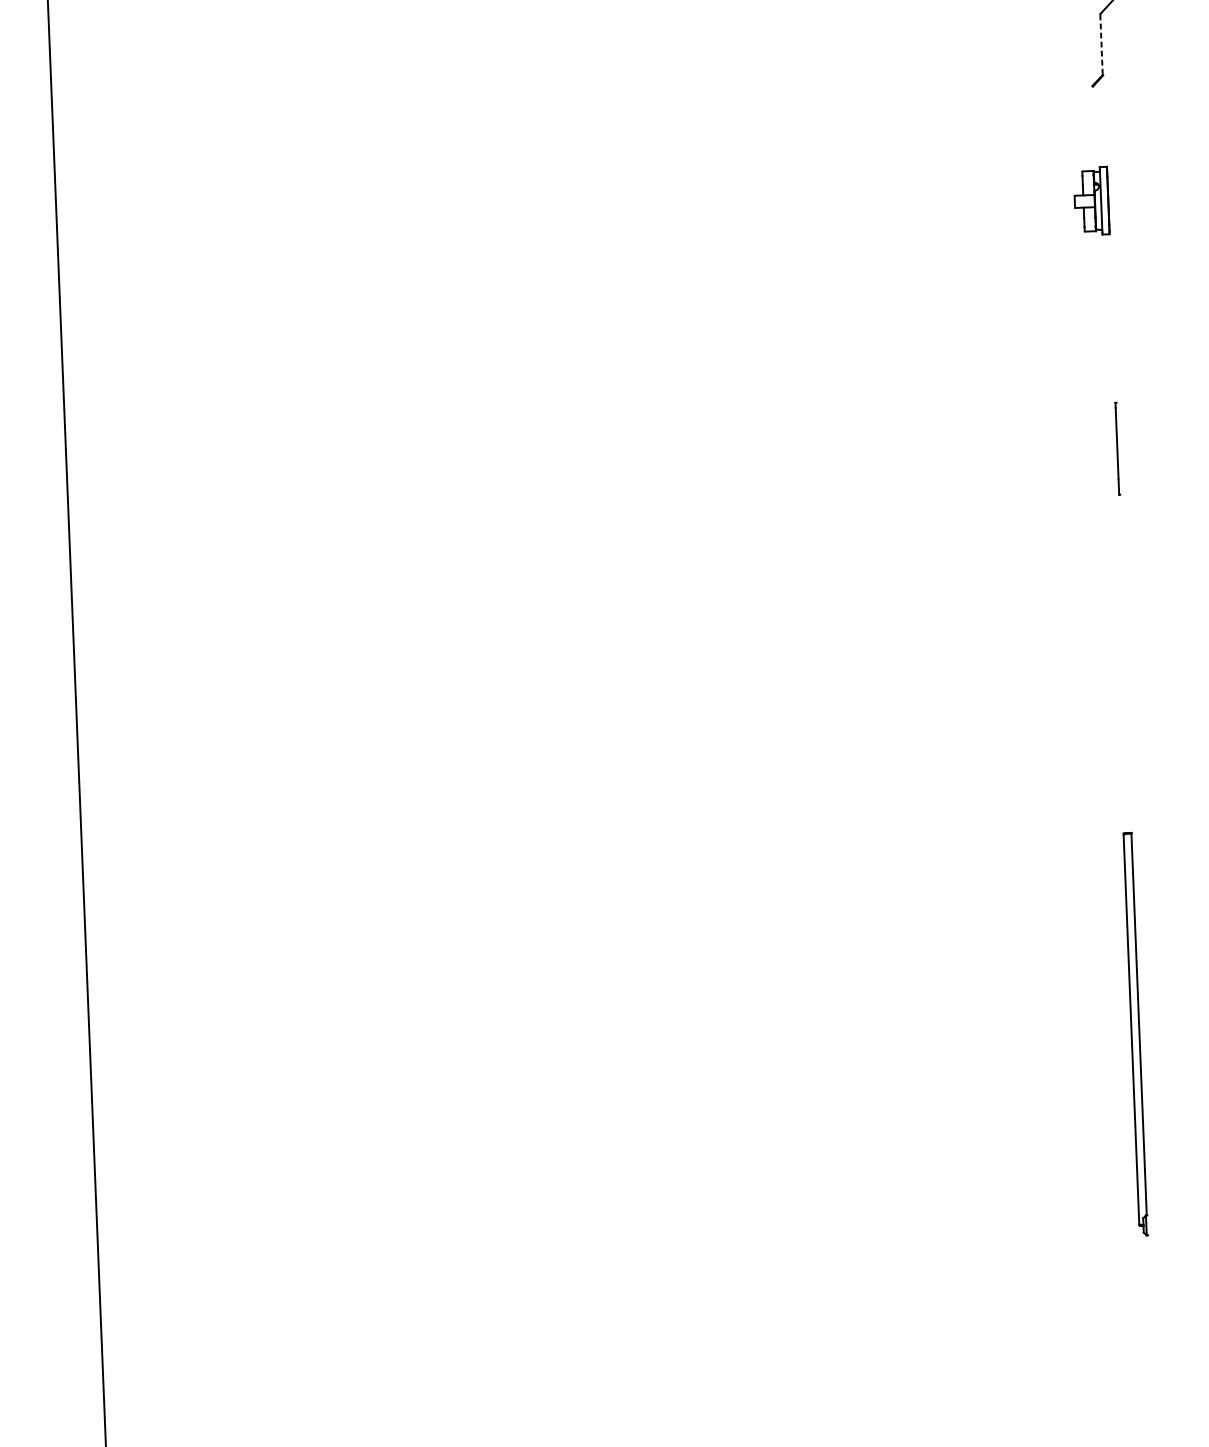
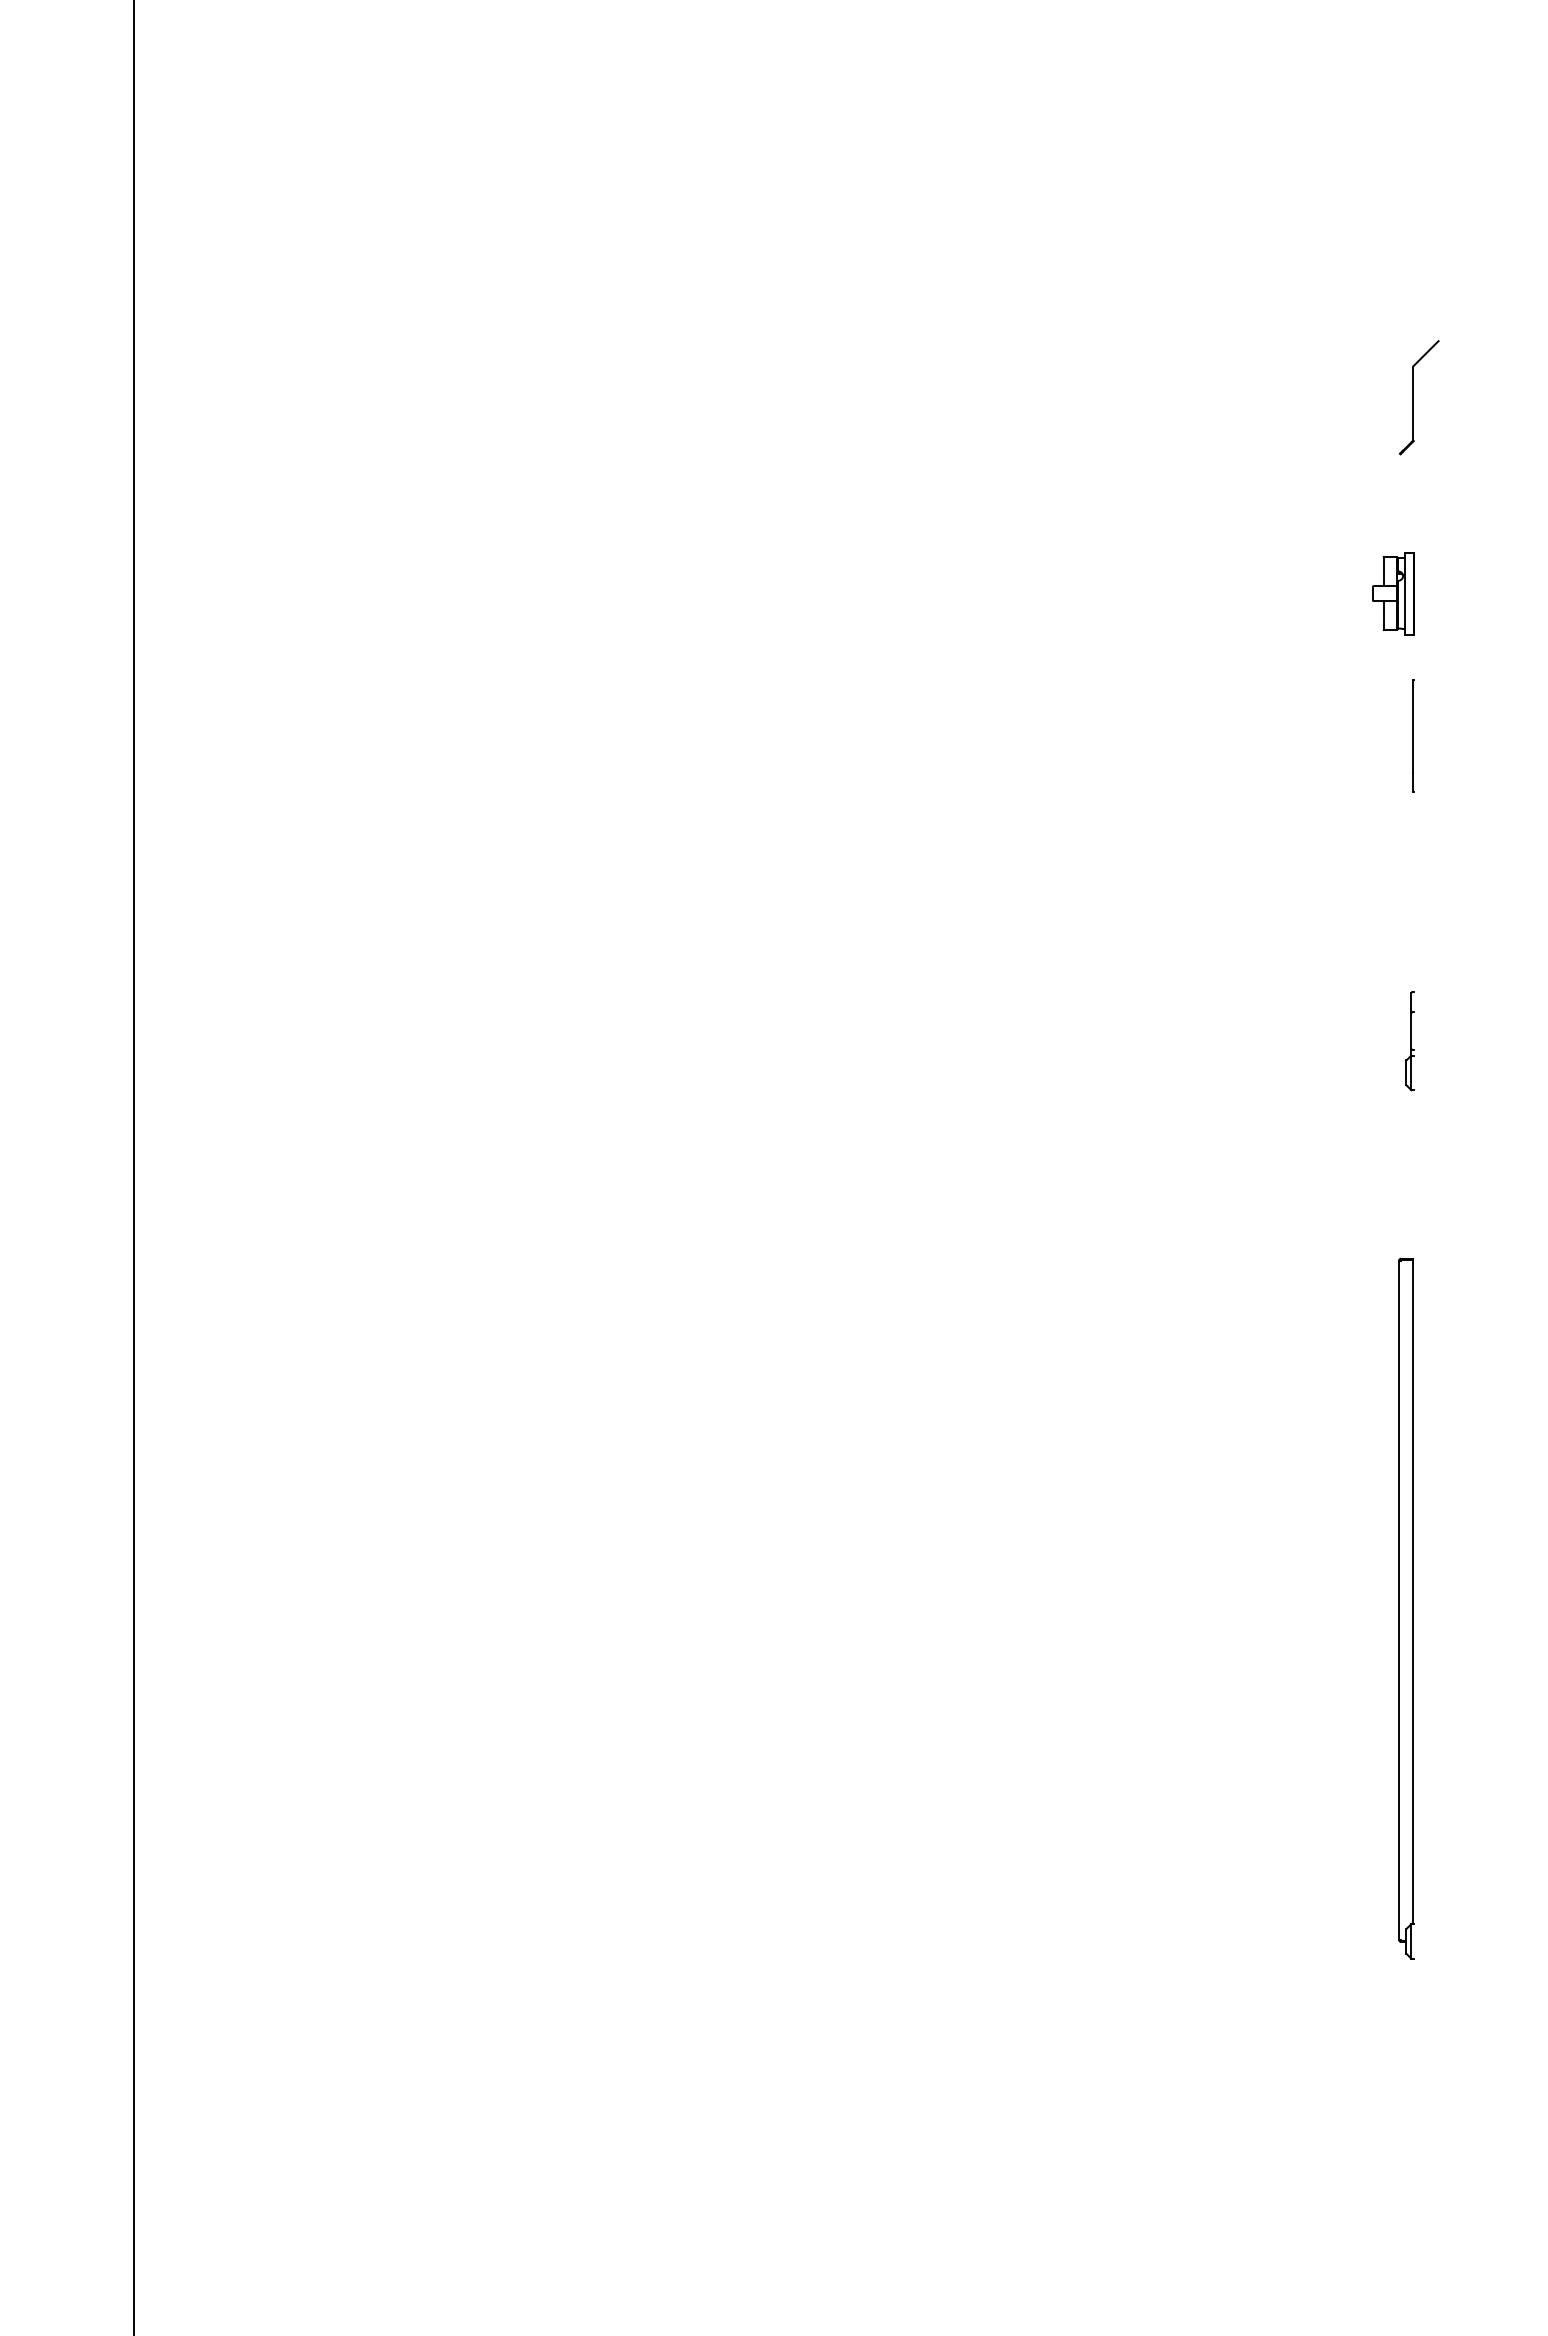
line: (1101, 44) -> (1413, 403), dashed -> solid
line: (1118, 448) -> (1413, 735), moved
part: (1119, 567) -> (1409, 1040), added
part: (1135, 1034) -> (1406, 1608), size x1.43

